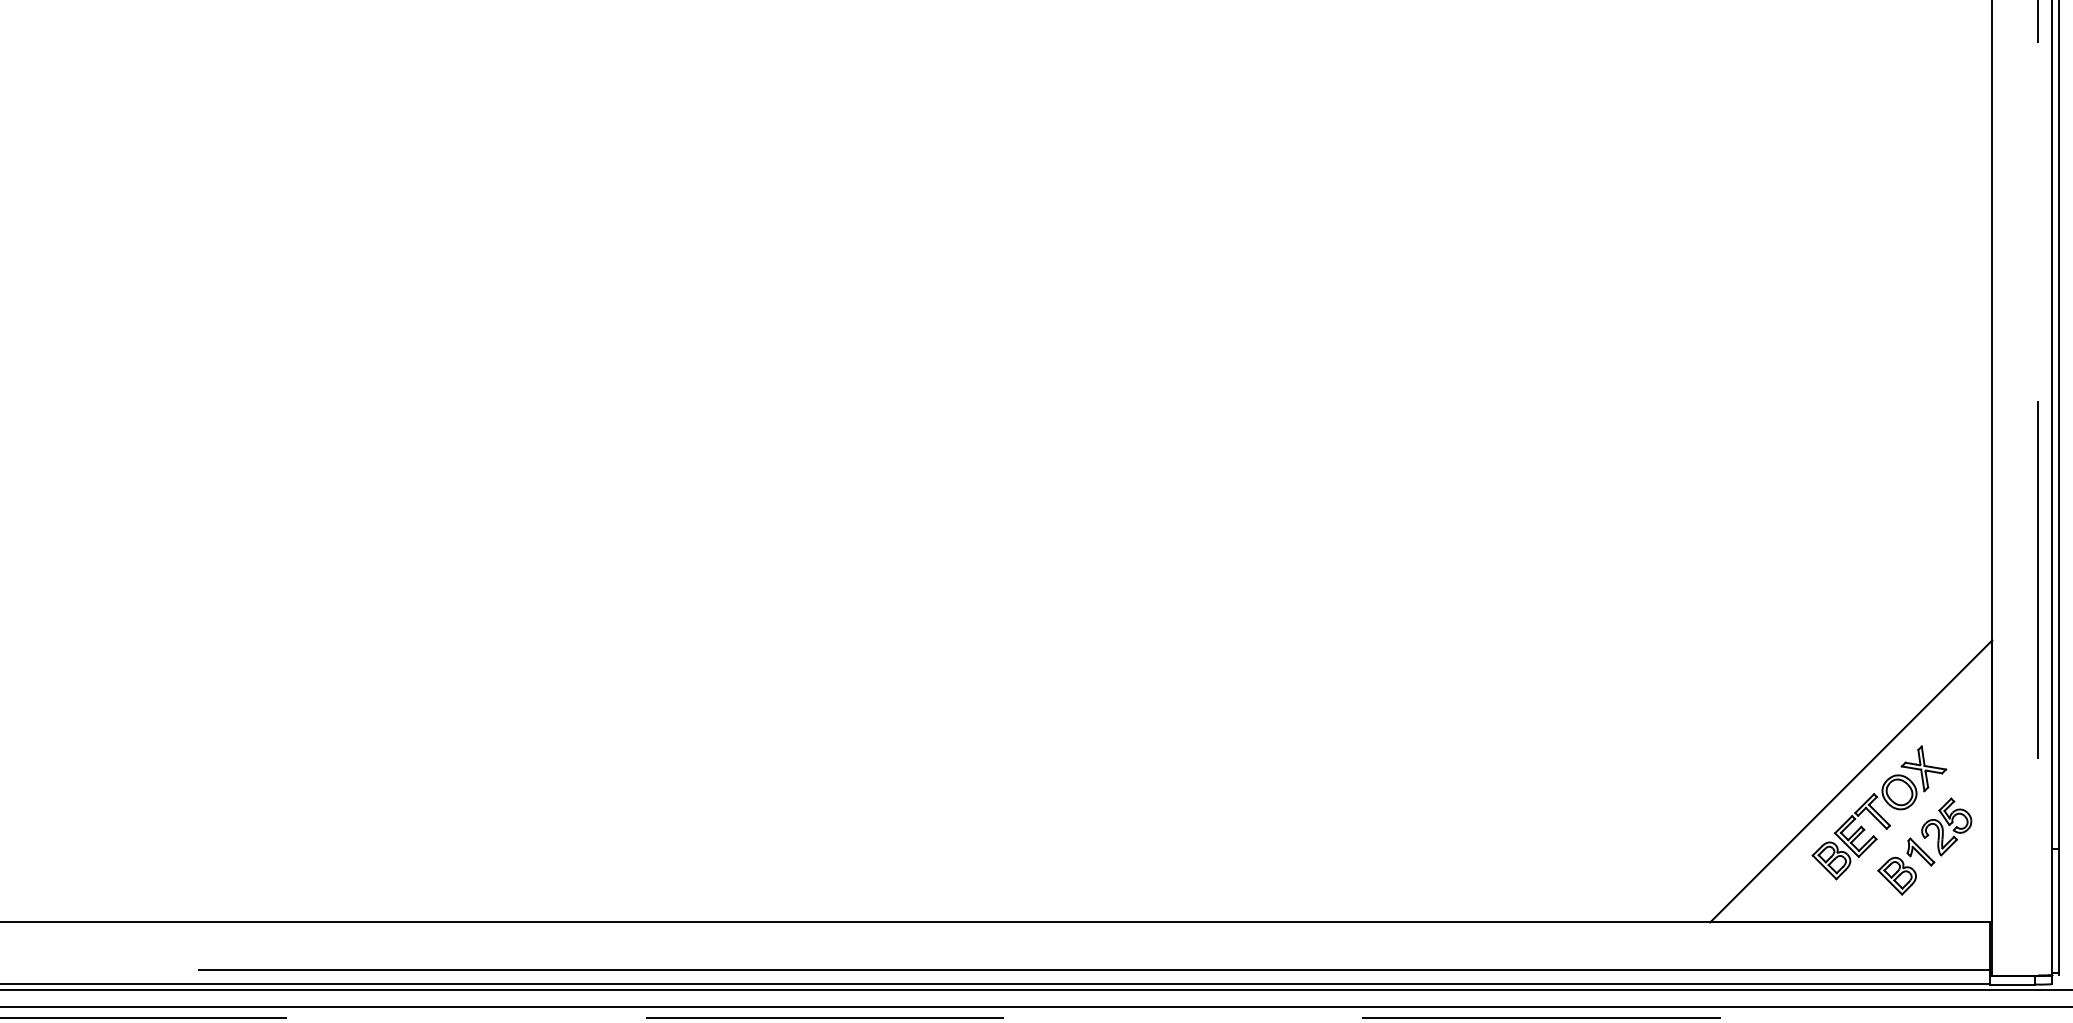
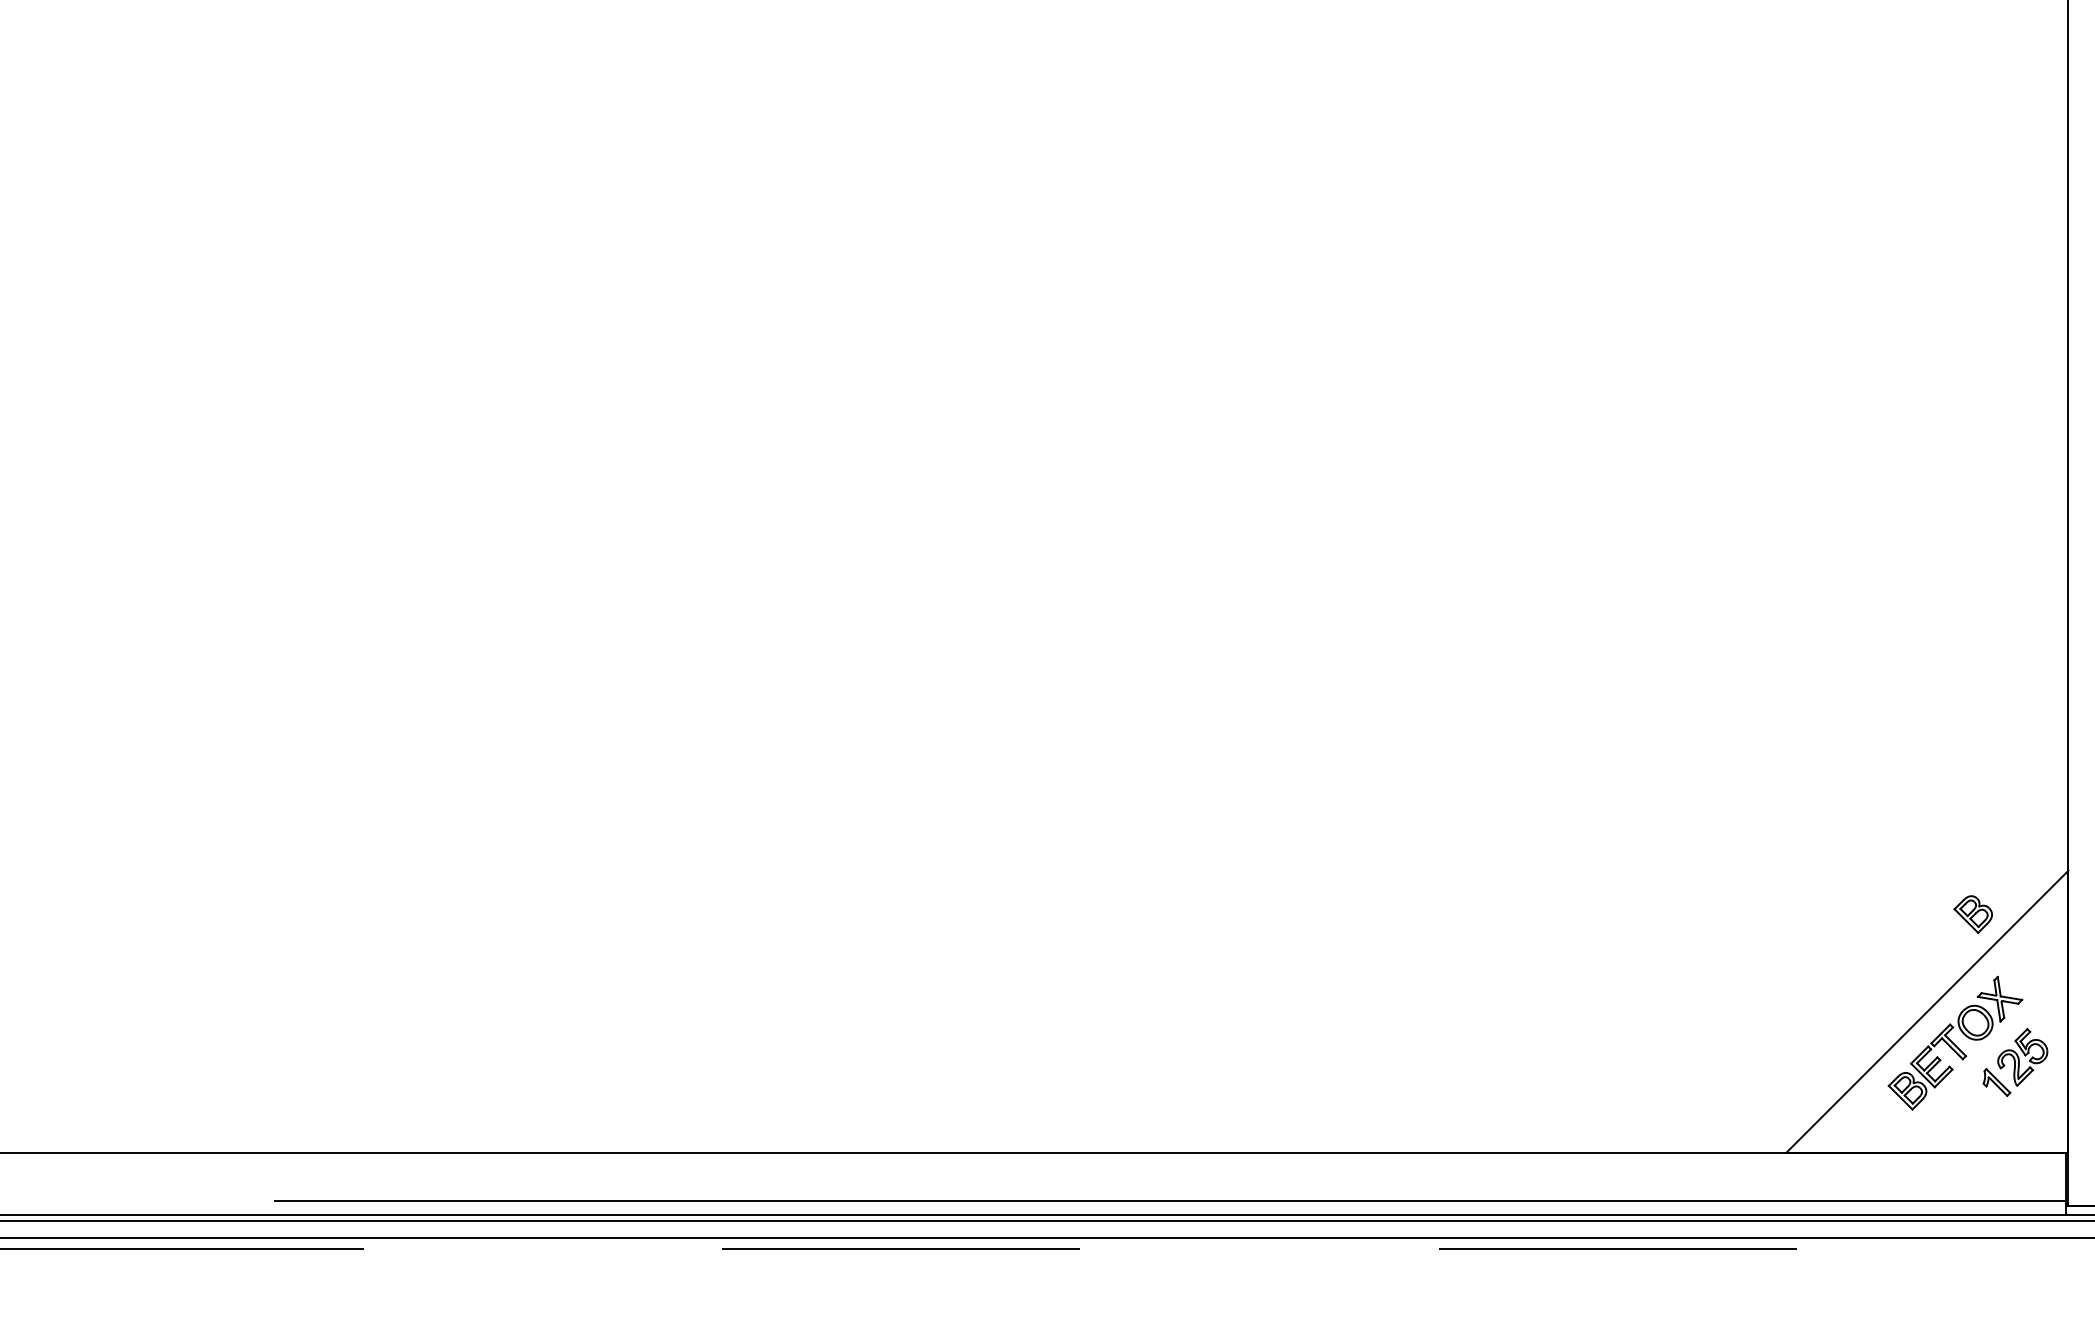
part: (1896, 876) -> (1972, 914), moved

